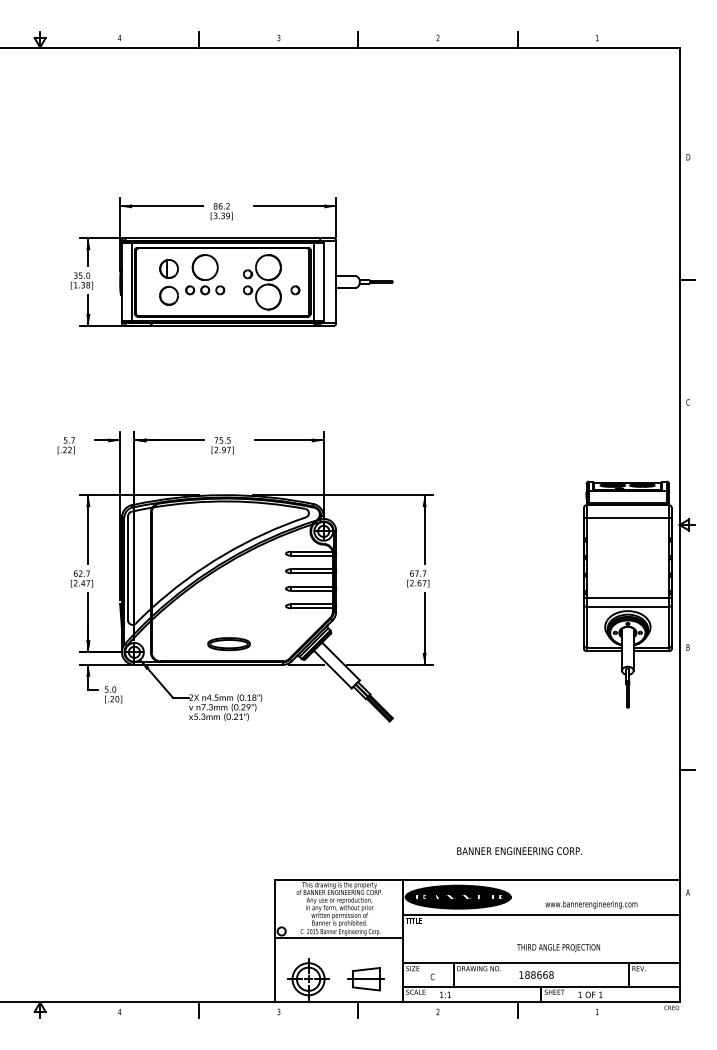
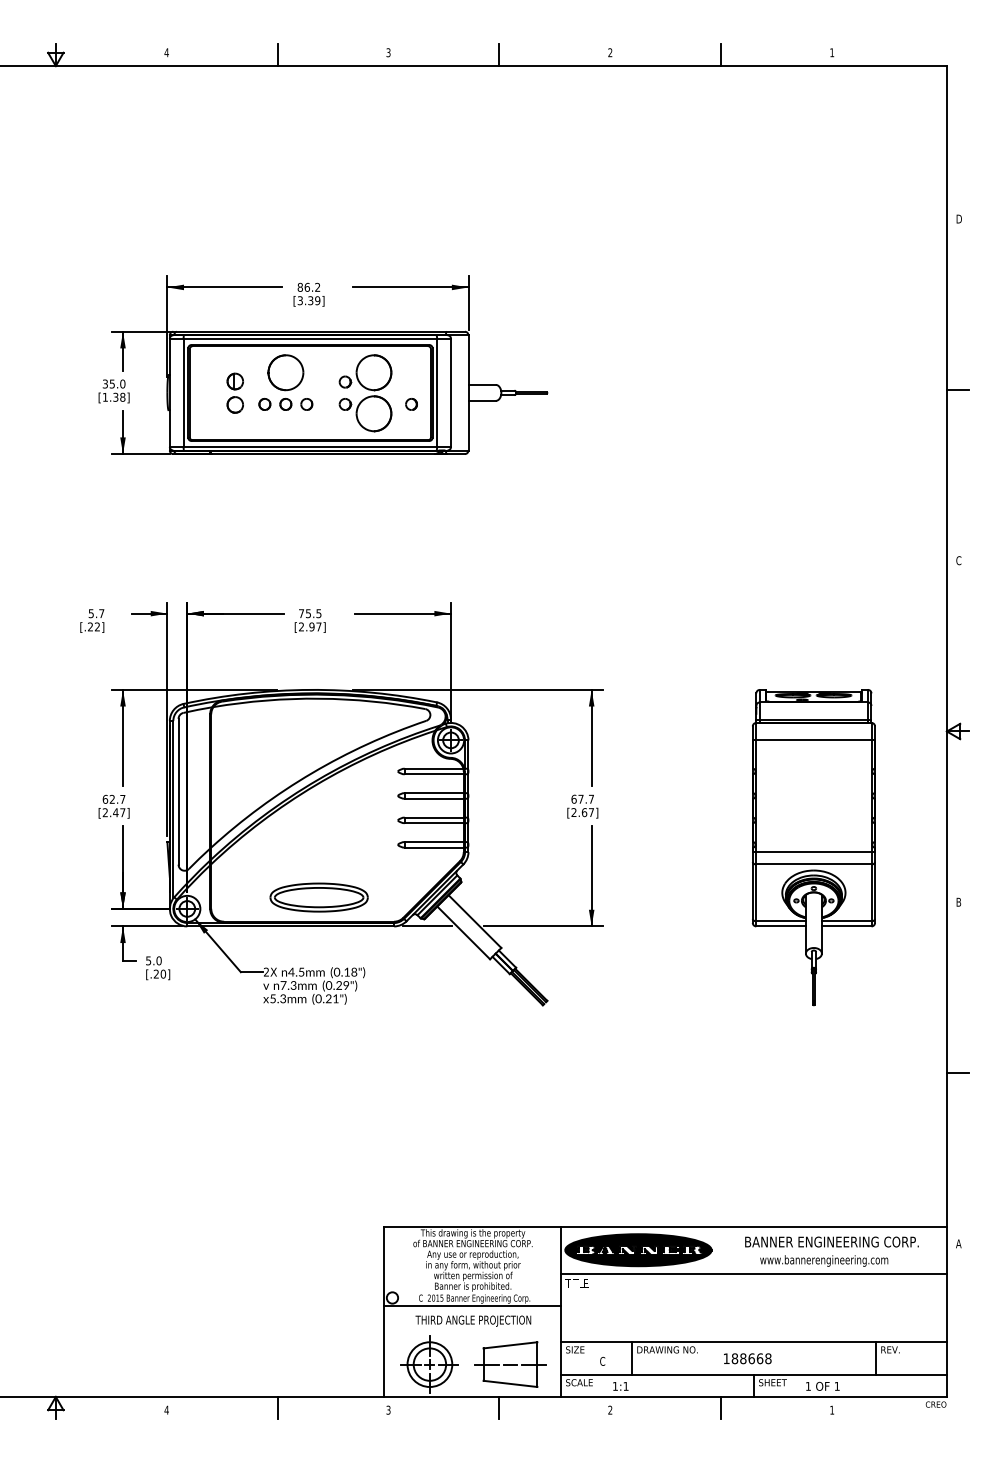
part: (168, 281) -> (234, 392), size x0.62
part: (627, 594) -> (813, 847), moved
part: (228, 644) -> (318, 897), size x1.67
text: (519, 850) -> (831, 1241), moved
text: (558, 947) -> (473, 1320), moved
part: (366, 979) -> (510, 1364), size x1.43

